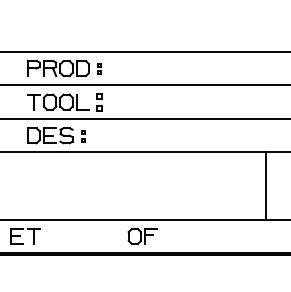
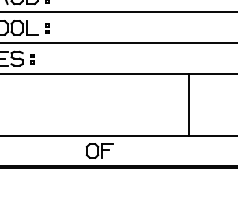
part: (99, 102) -> (47, 28), size x0.62
line: (266, 185) -> (189, 104), moved
part: (142, 236) -> (99, 151), moved

